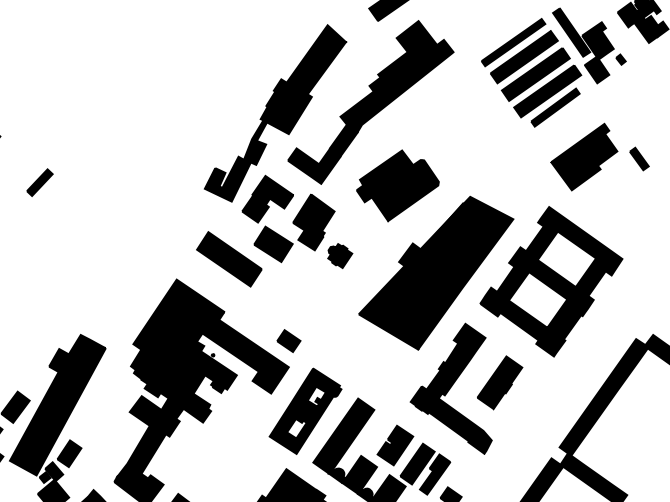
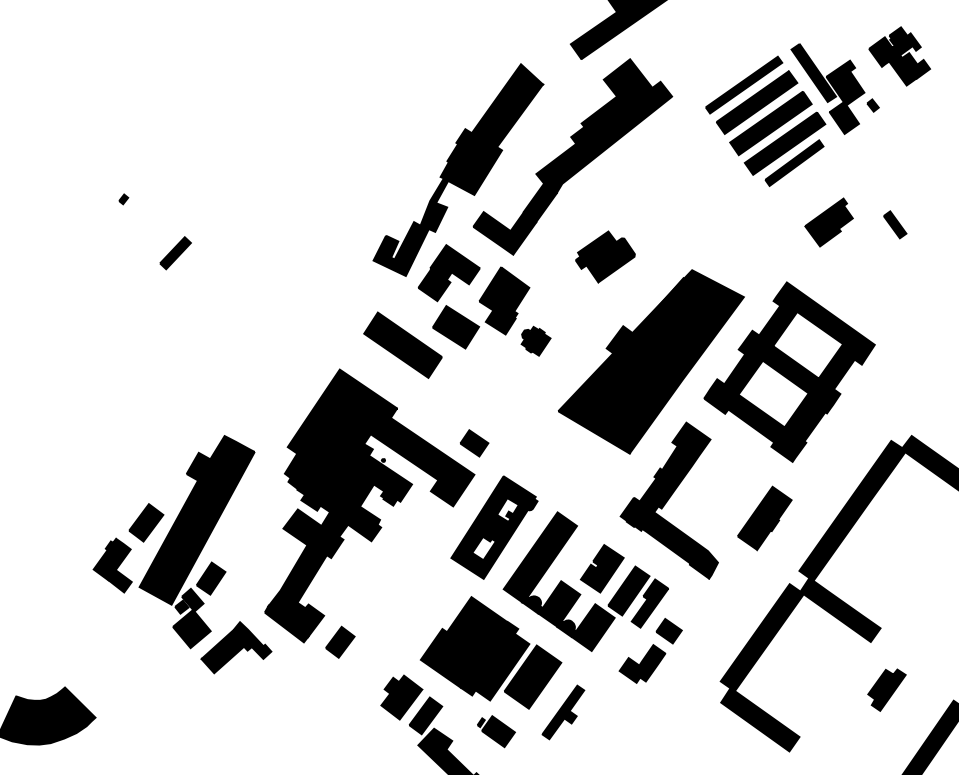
part: (583, 157) -> (828, 222), size x0.6
part: (398, 185) -> (605, 256), size x0.6
part: (499, 382) -> (764, 518), moved

